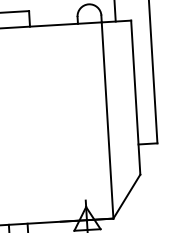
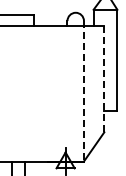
line: (135, 96) -> (104, 78), solid -> dashed
line: (106, 117) -> (83, 91), solid -> dashed

